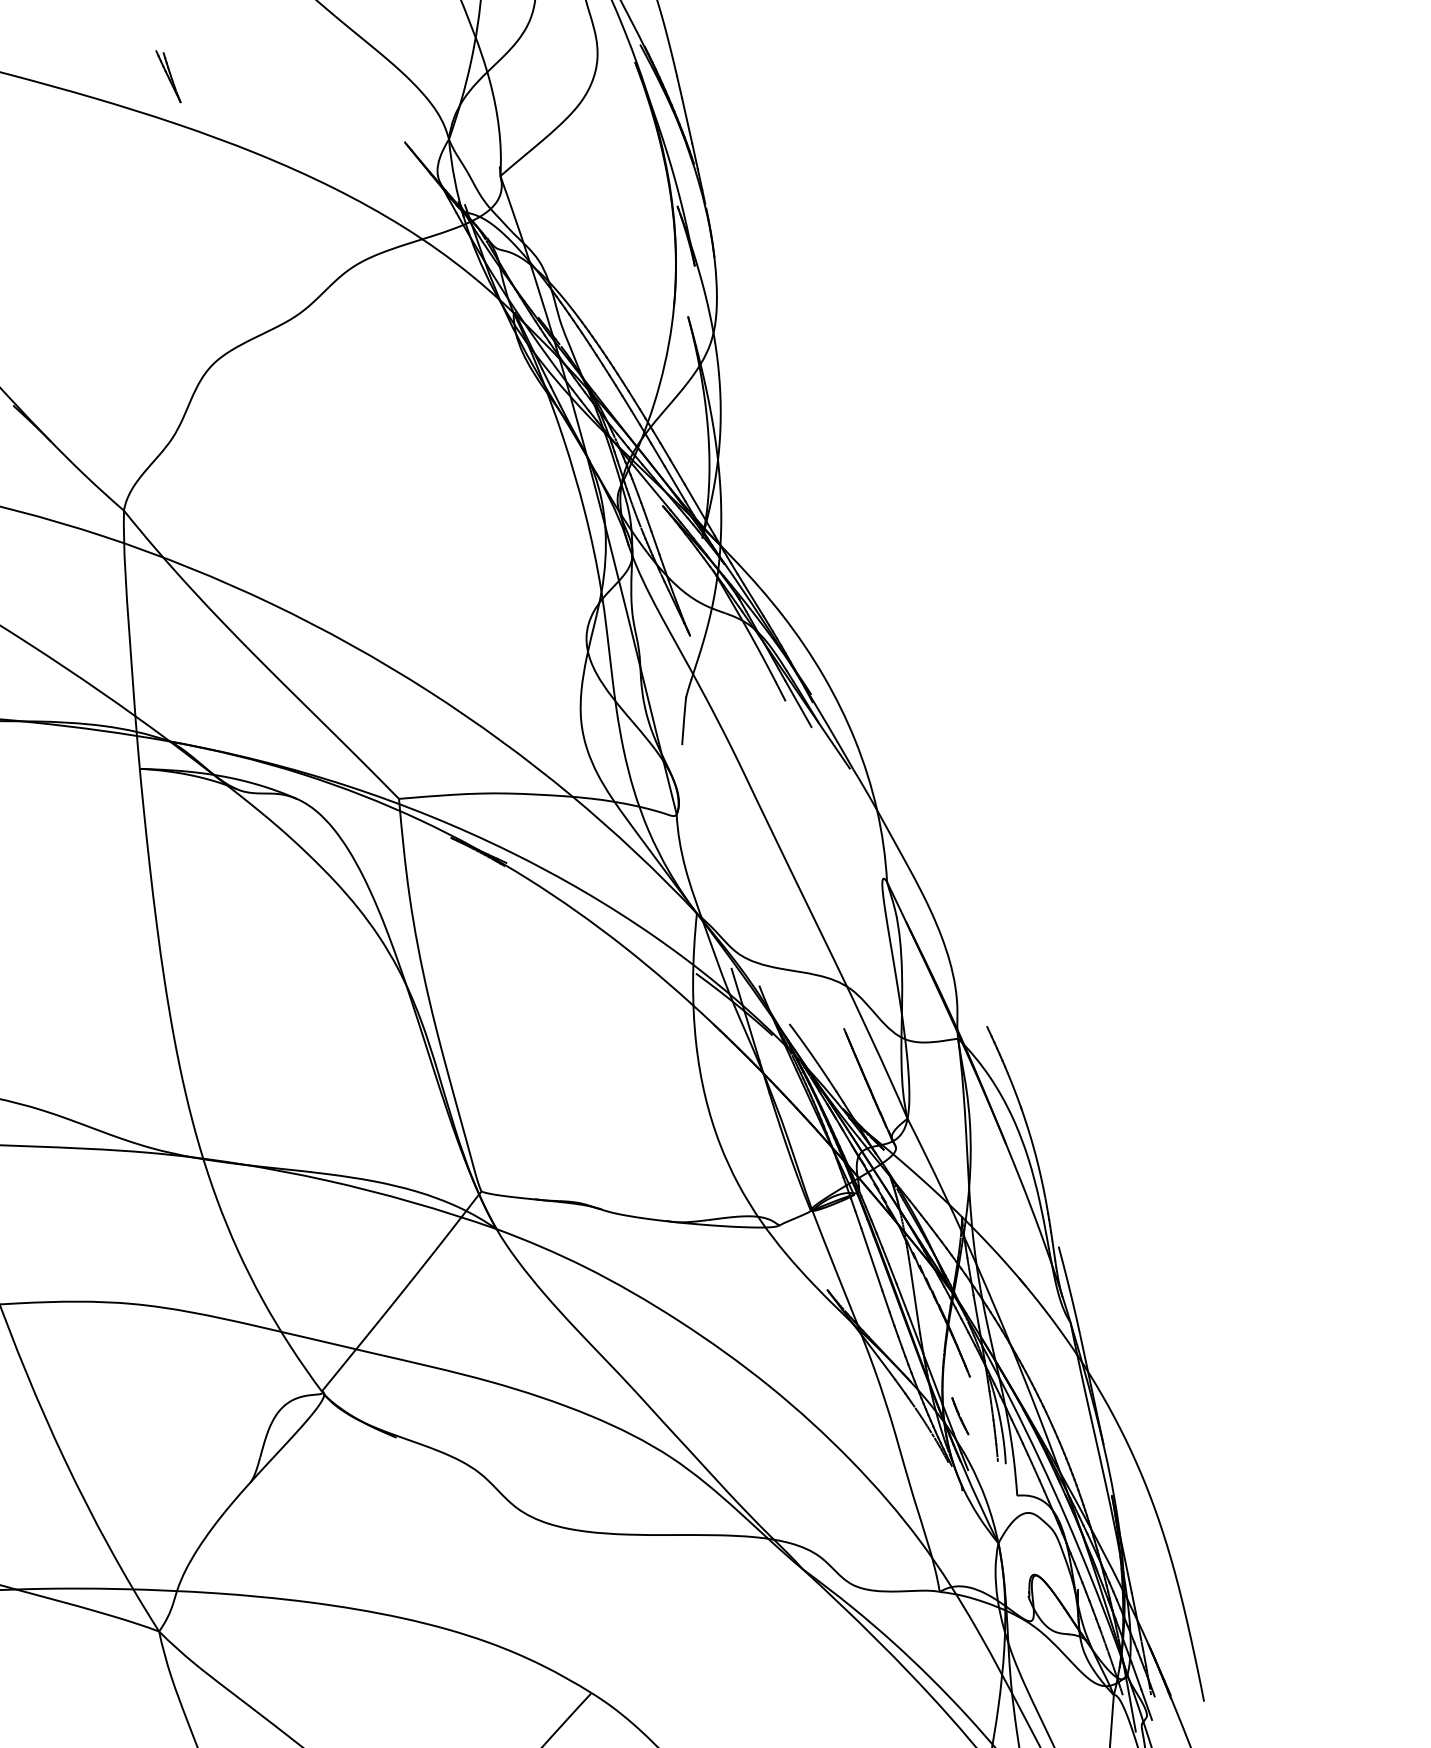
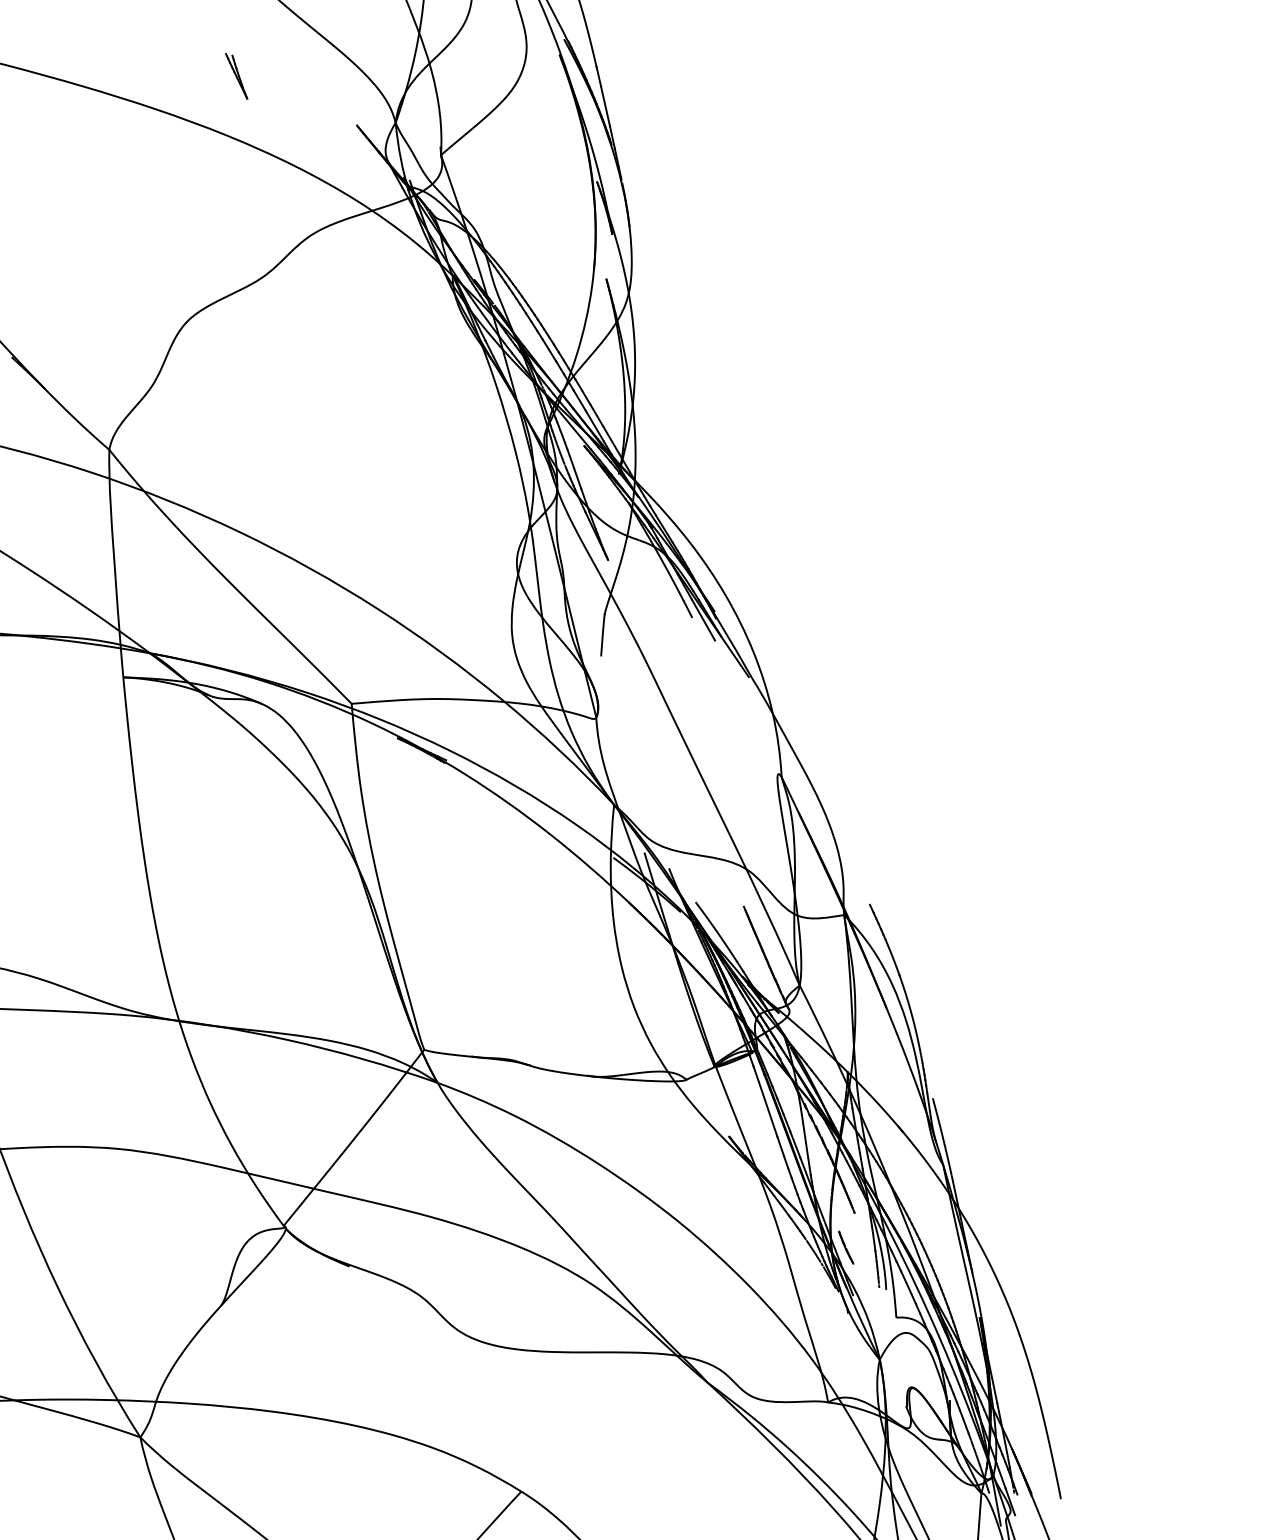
part: (168, 76) -> (236, 76), moved

